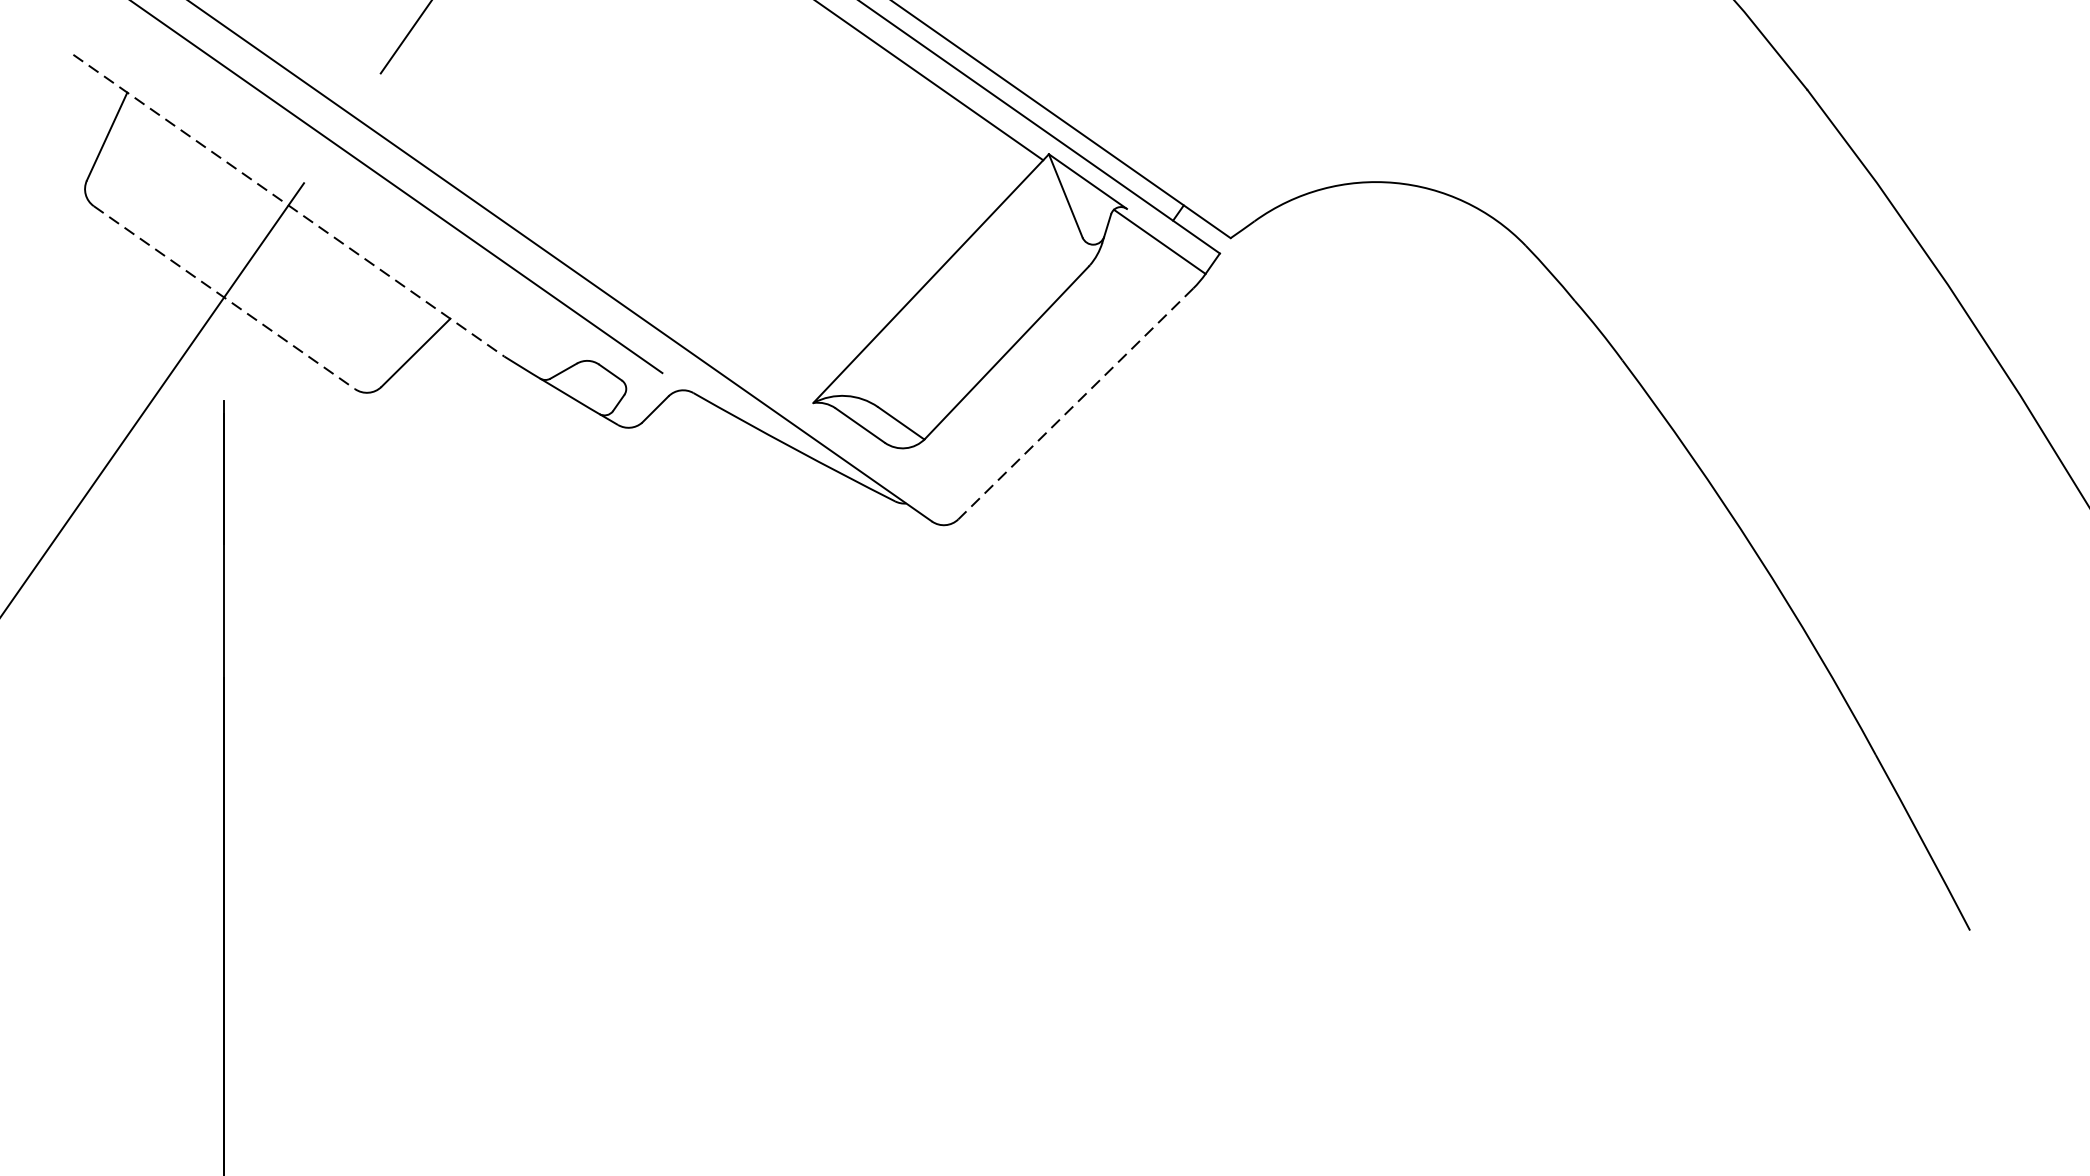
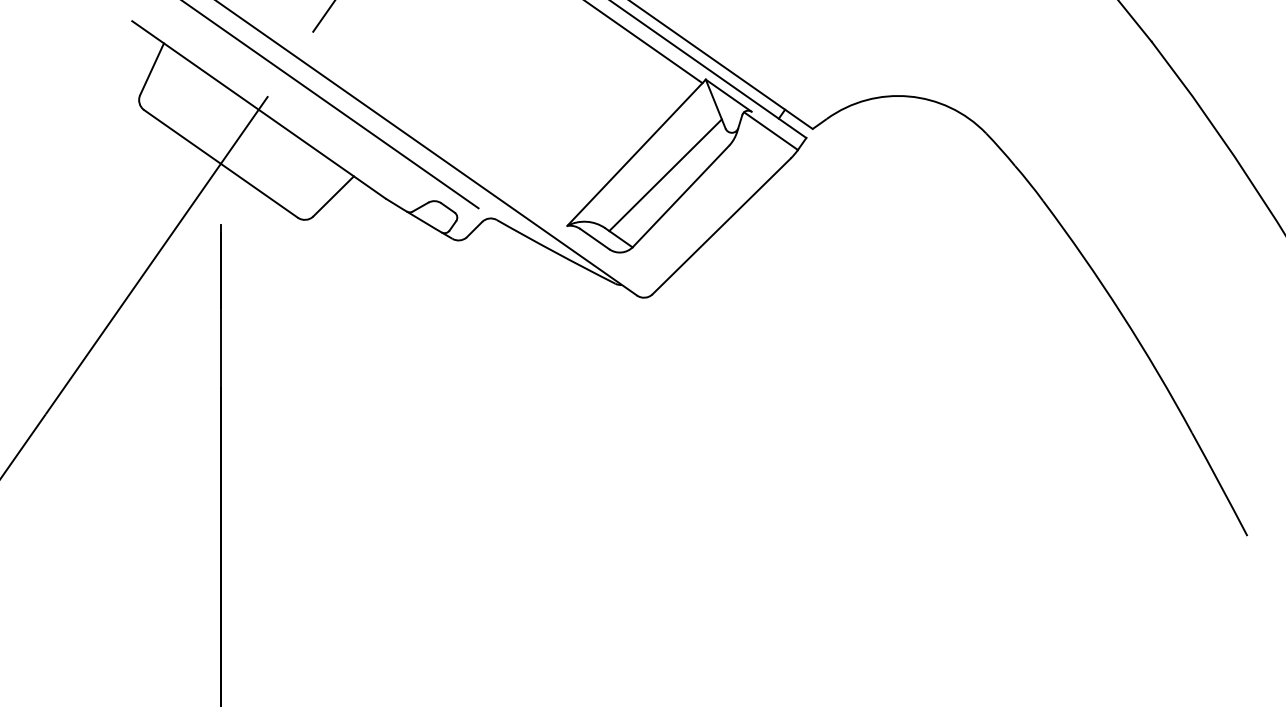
line: (288, 205) -> (258, 109), dashed -> solid
line: (225, 296) -> (221, 163), dashed -> solid
line: (980, 317) -> (665, 175), added
line: (1075, 404) -> (721, 226), dashed -> solid

